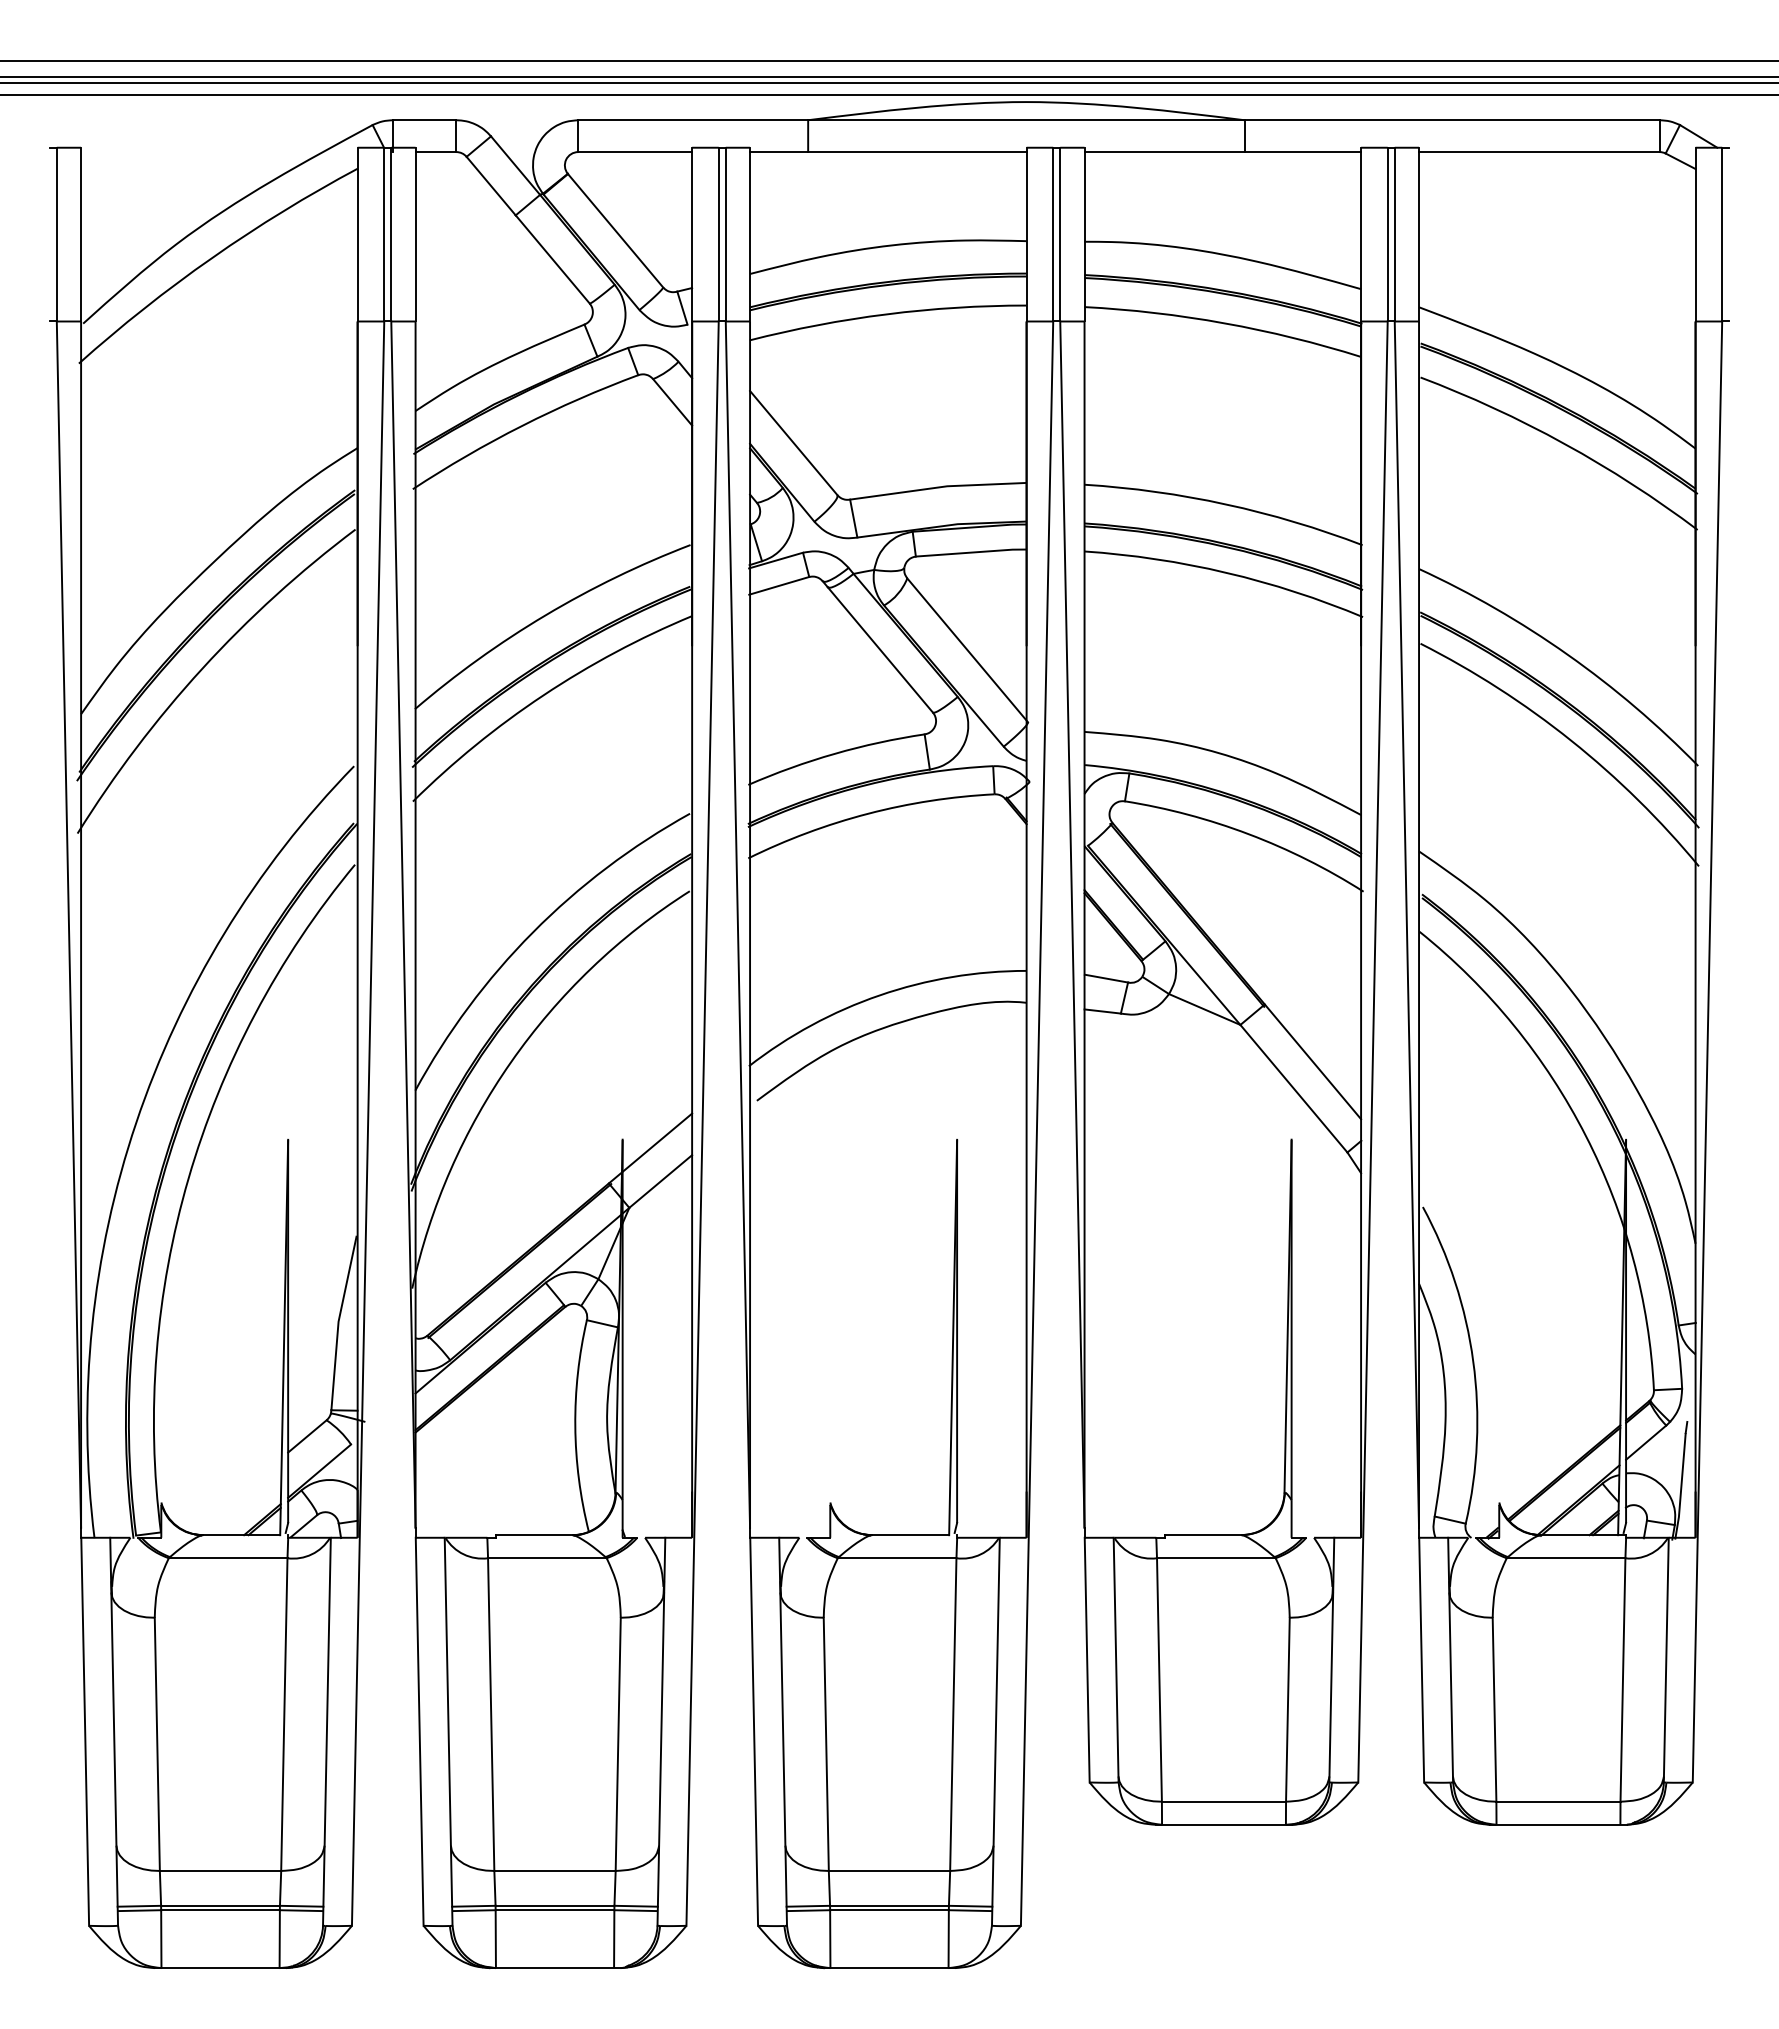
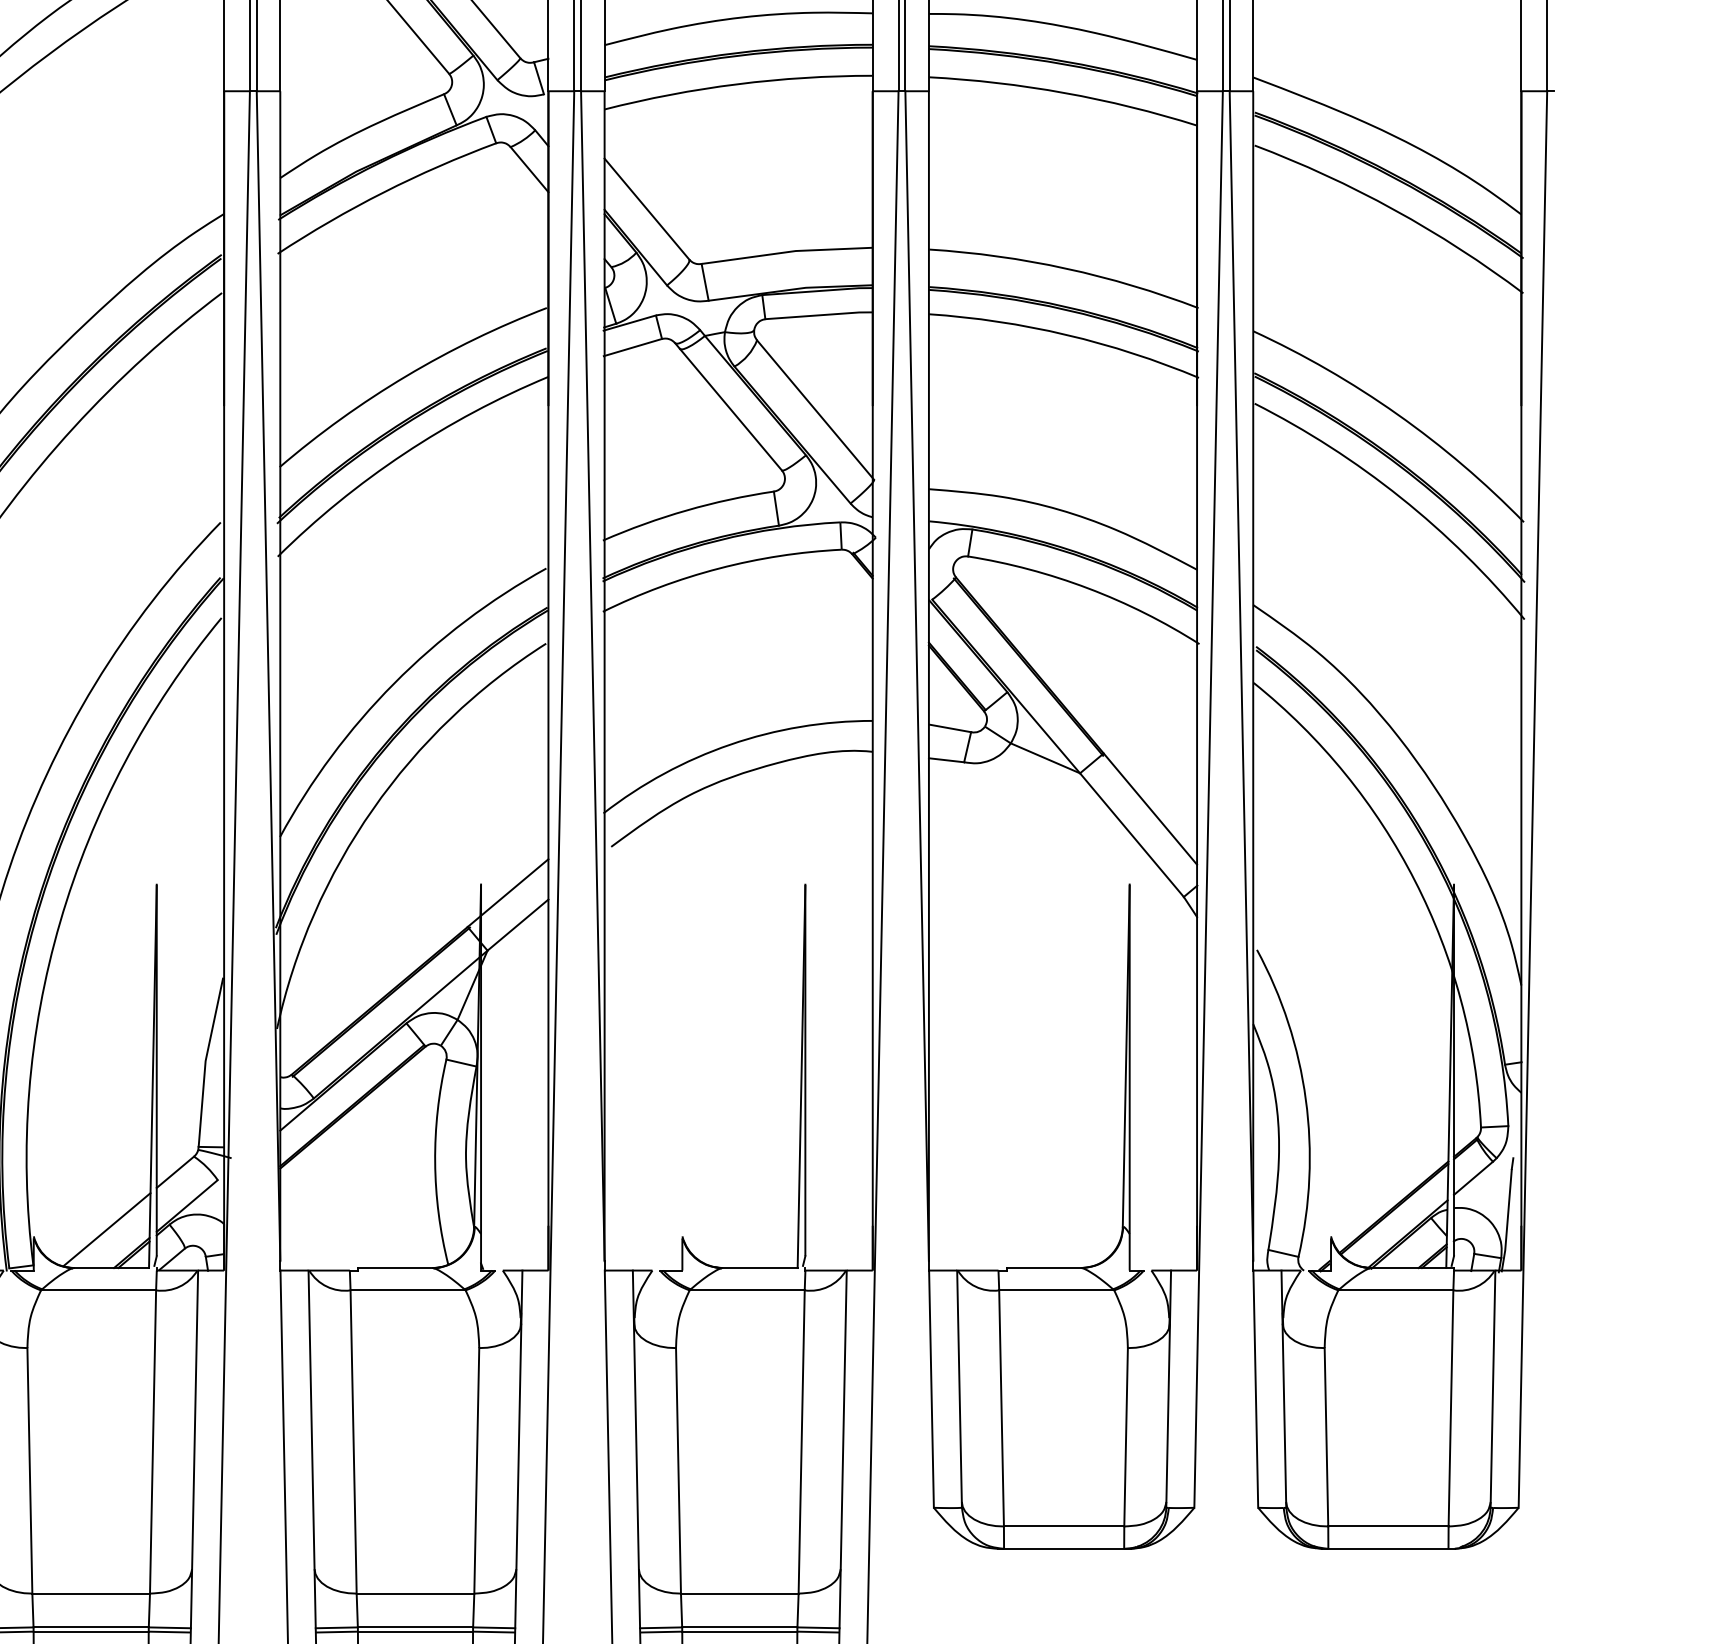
line: (236, 1494) -> (106, 1228), added

